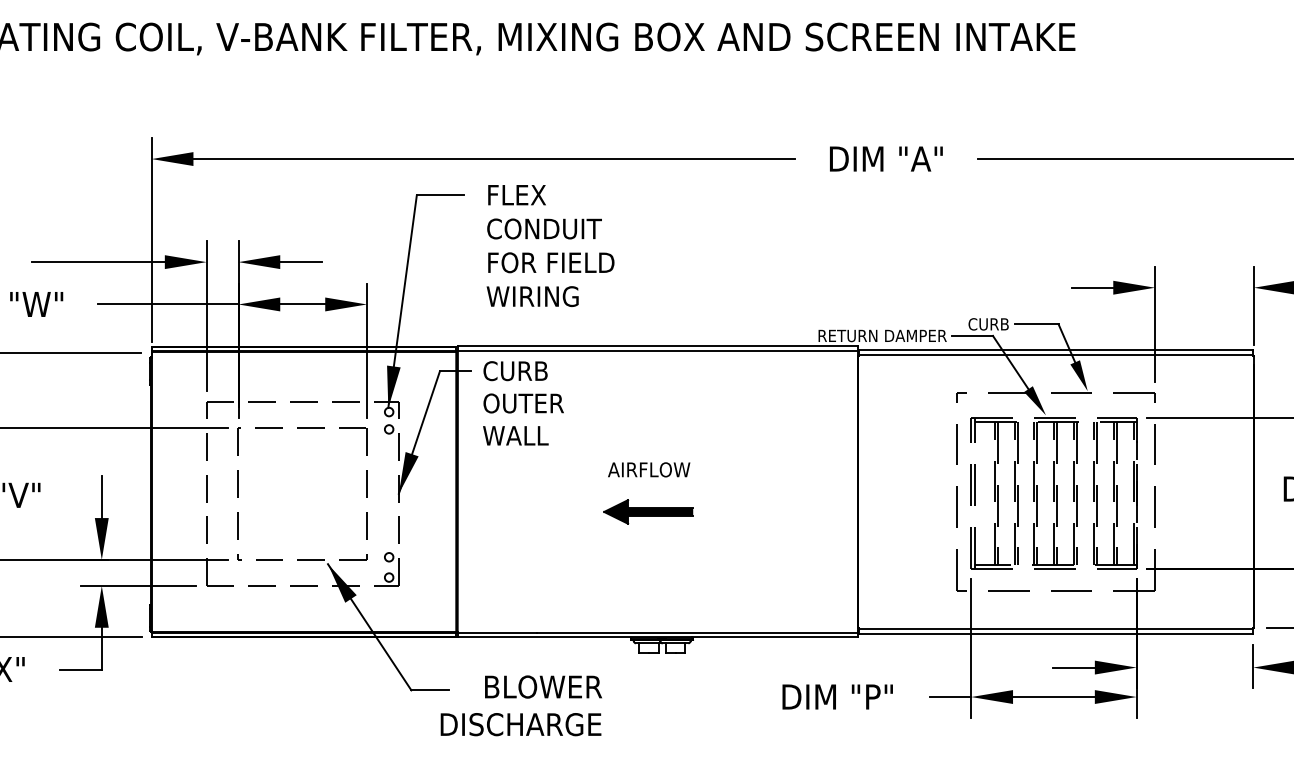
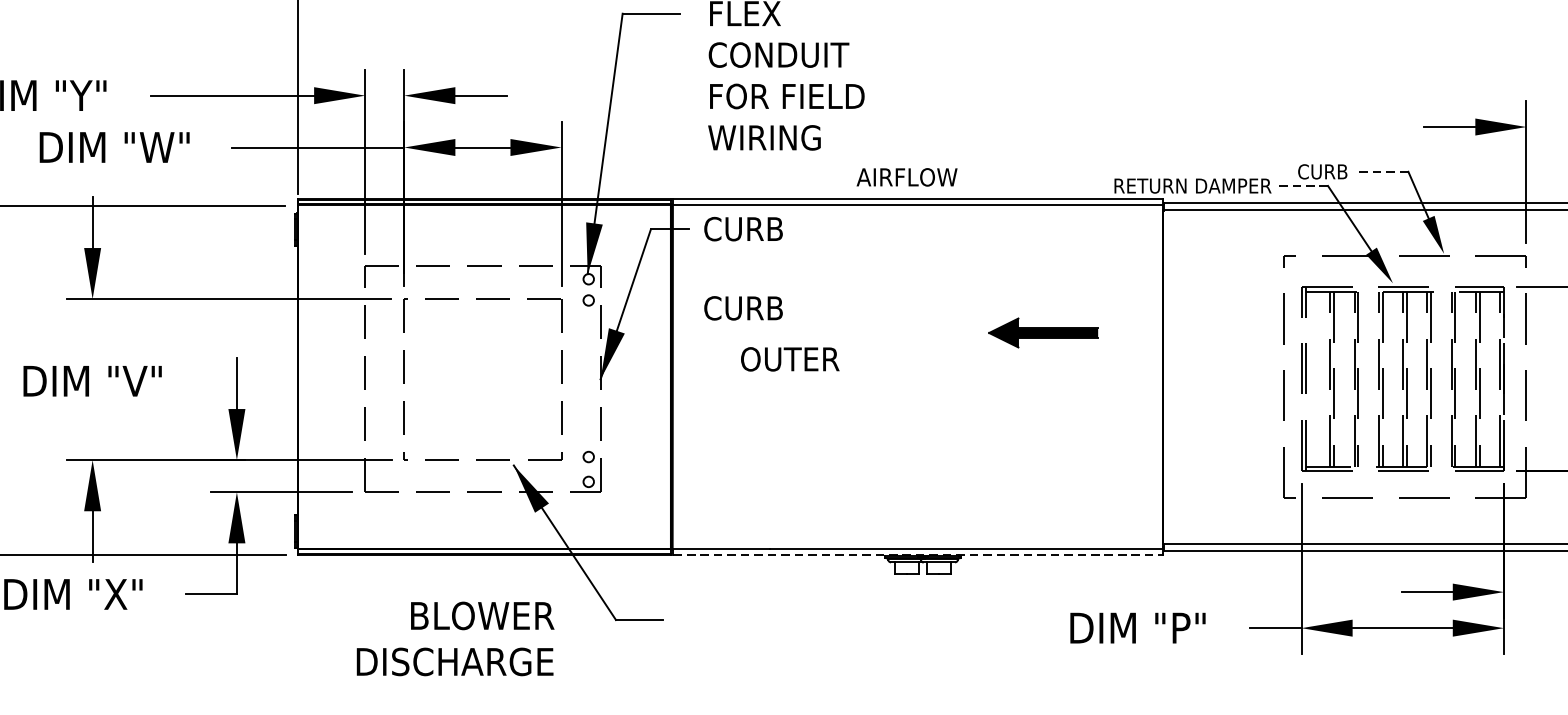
line: (1036, 324) -> (1381, 172), solid -> dashed
line: (972, 335) -> (1302, 185), solid -> dashed
text: (523, 403) -> (789, 359), moved
text: (515, 435) -> (743, 307), WALL -> CURB
text: (649, 469) -> (907, 176), moved
part: (648, 511) -> (1043, 332), moved
line: (658, 637) -> (918, 555), solid -> dashed
text: (520, 705) -> (454, 638), moved

